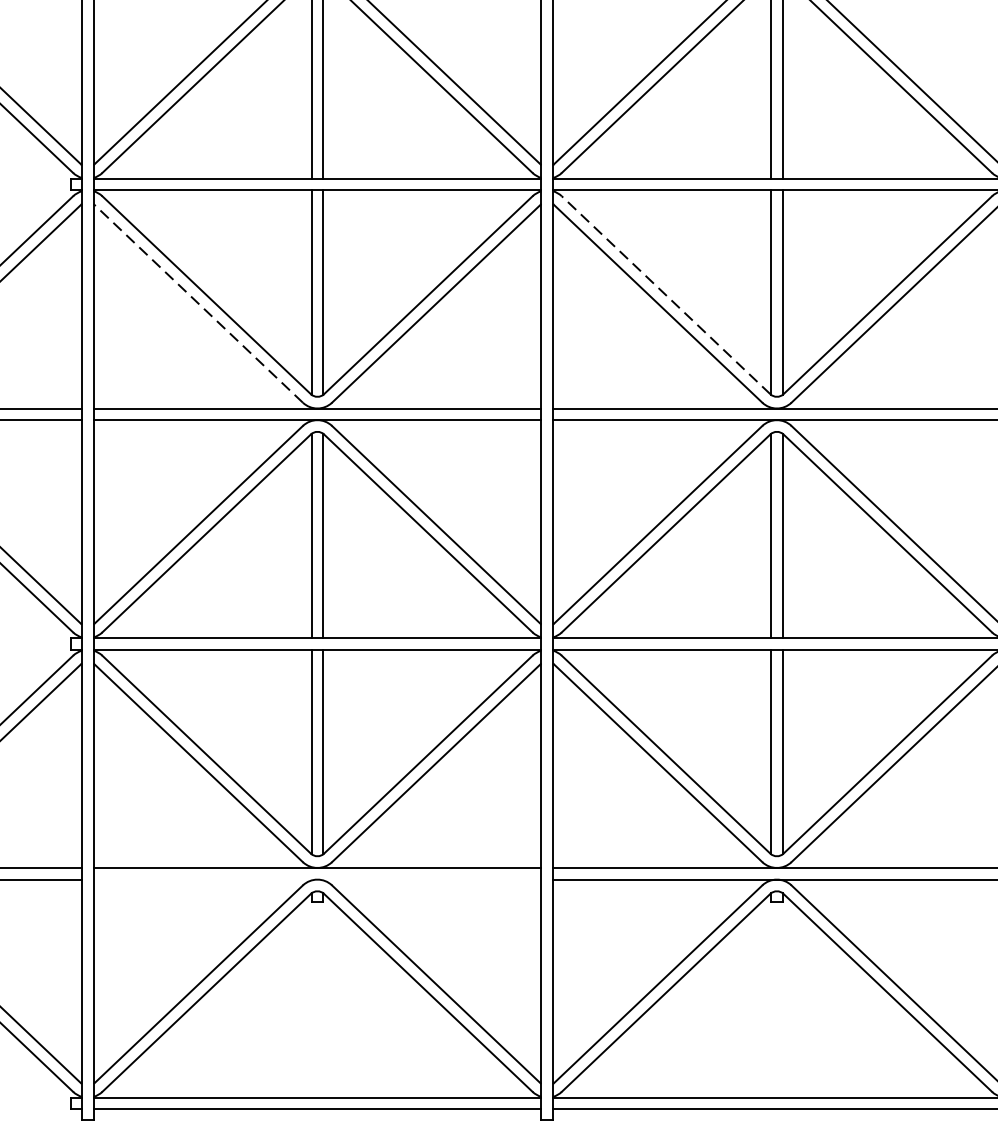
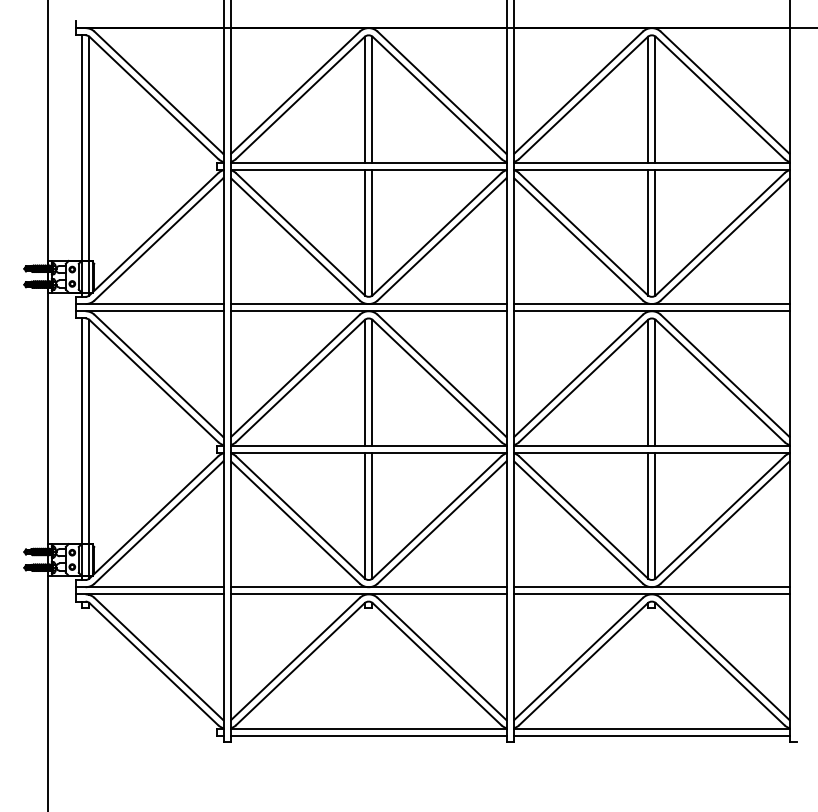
line: (665, 295) -> (583, 234), dashed -> solid
line: (198, 303) -> (295, 239), dashed -> solid
line: (317, 879) -> (368, 594), added

